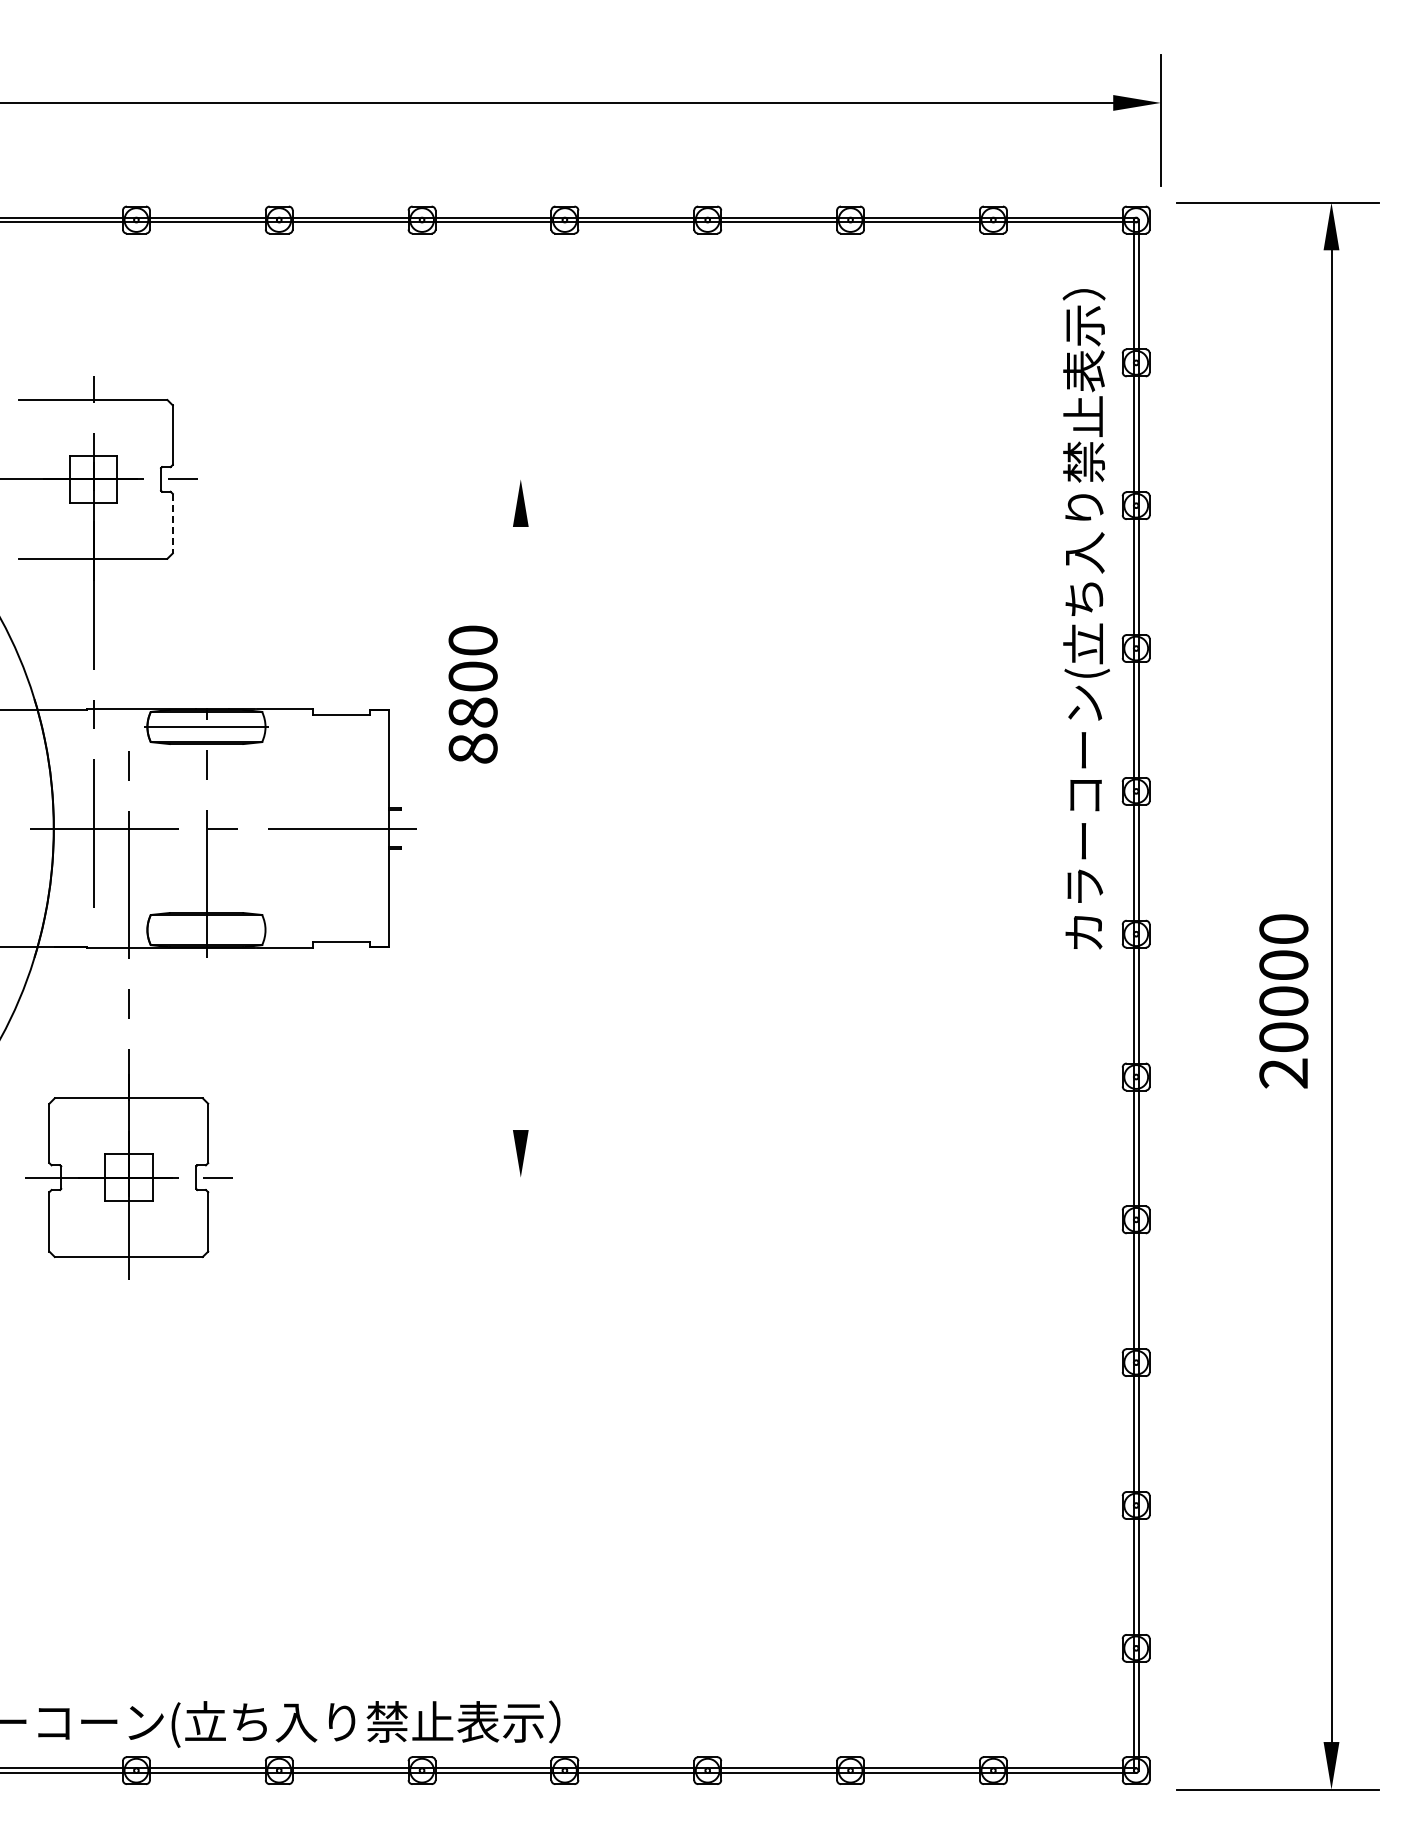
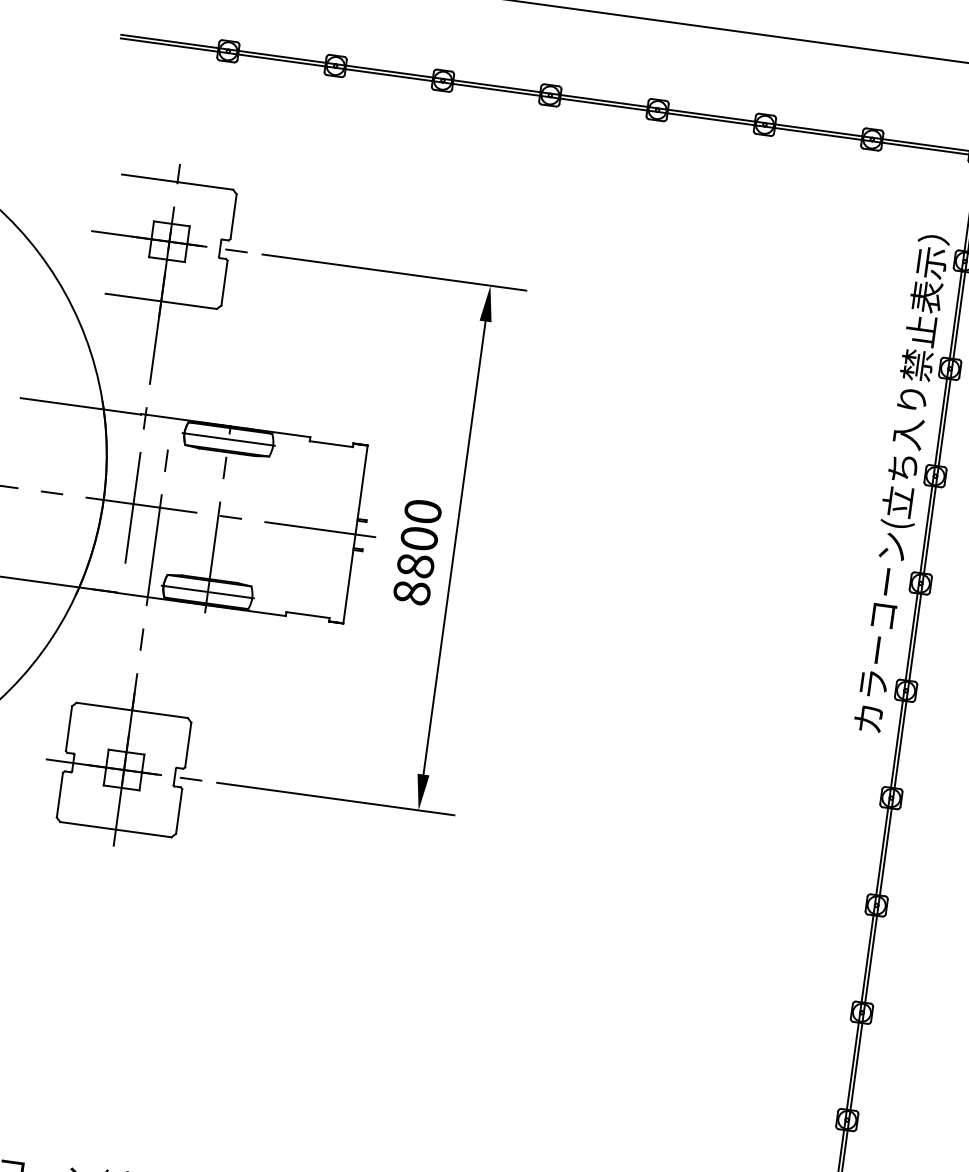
line: (392, 479) -> (394, 272), added
line: (172, 523) -> (224, 283), dashed -> solid
text: (1085, 619) -> (901, 483), moved
text: (472, 694) -> (417, 552), moved
line: (520, 828) -> (454, 548), added
line: (205, 930) -> (207, 592), added
line: (410, 1177) -> (335, 798), added

